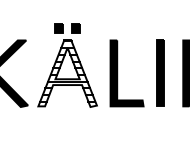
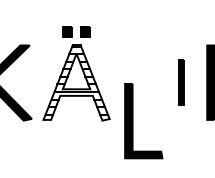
part: (160, 72) -> (181, 81), size x0.6
part: (118, 73) -> (134, 121), moved

